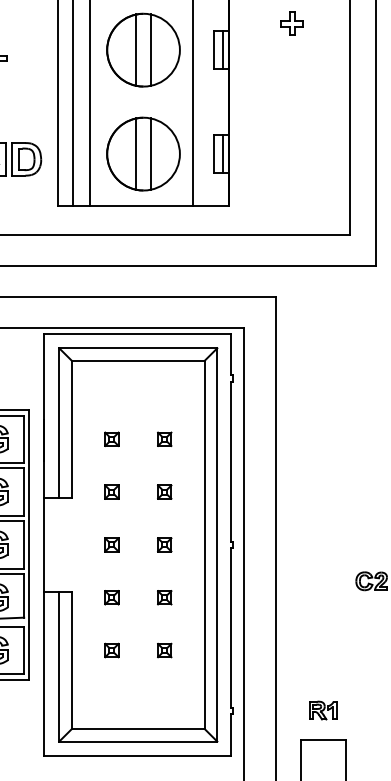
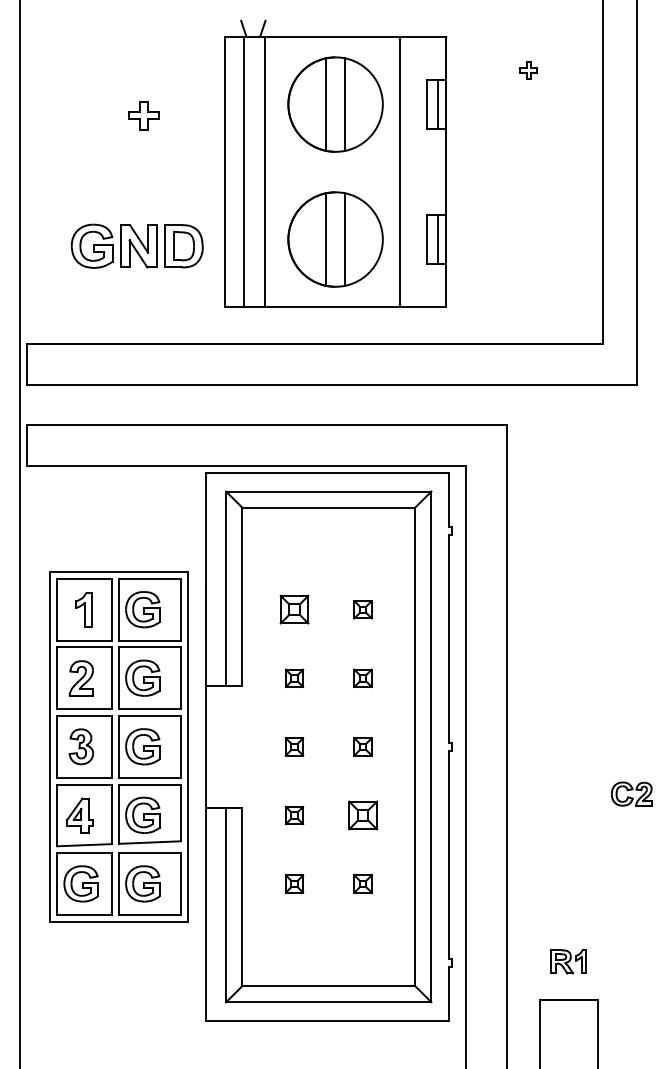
part: (292, 23) -> (528, 70), size x0.6
part: (111, 439) -> (294, 609), size x1.6
part: (164, 597) -> (362, 815), size x1.6

